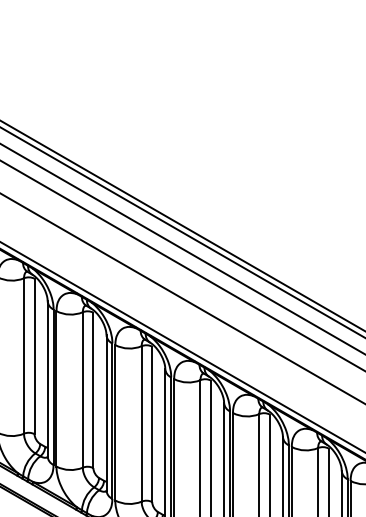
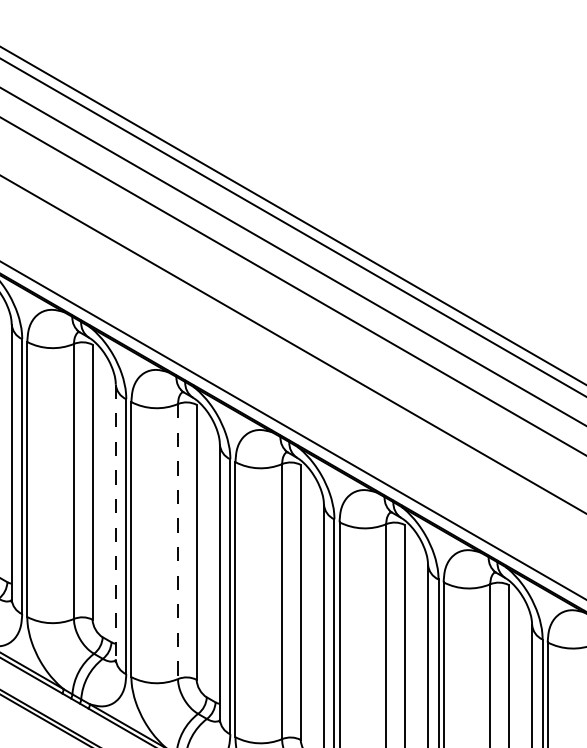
line: (106, 412) -> (115, 521), solid -> dashed
line: (141, 423) -> (177, 540), solid -> dashed

